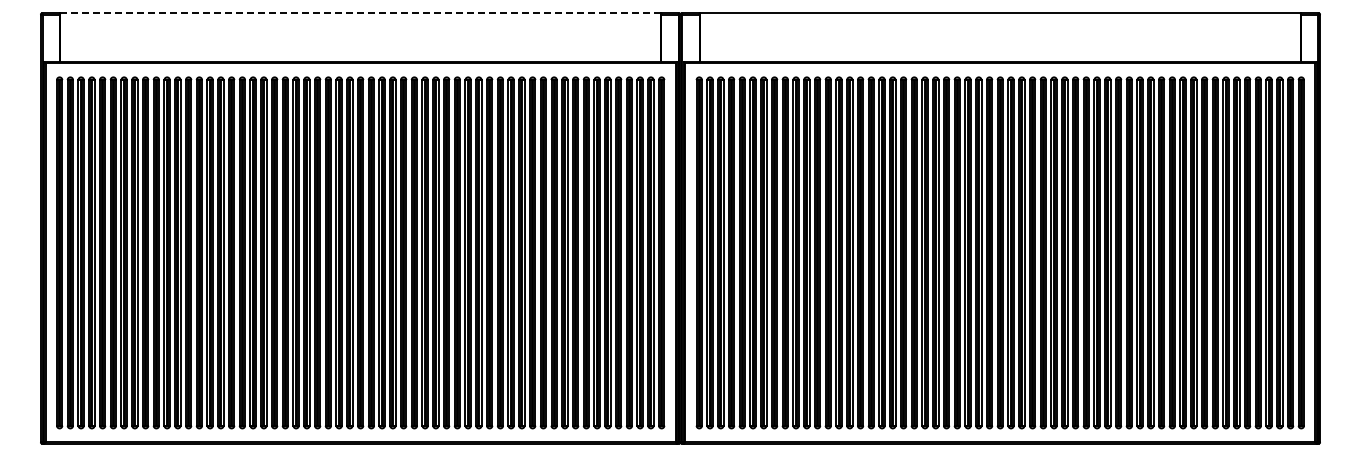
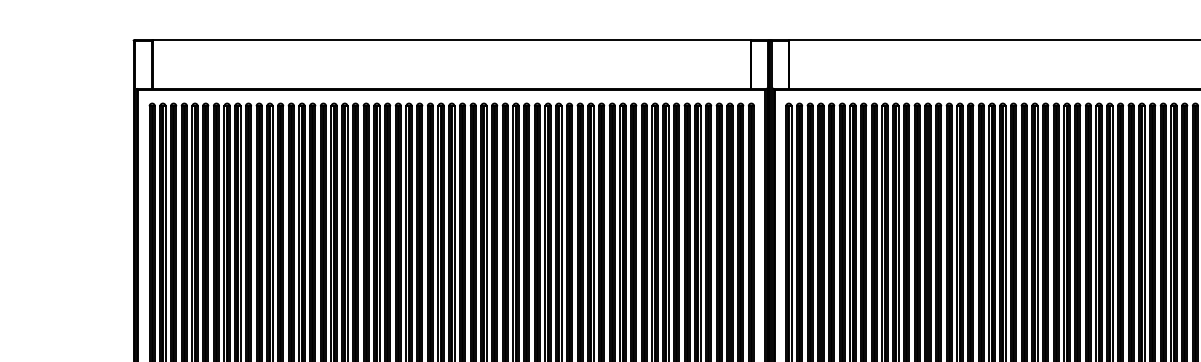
line: (360, 13) -> (451, 40), dashed -> solid

